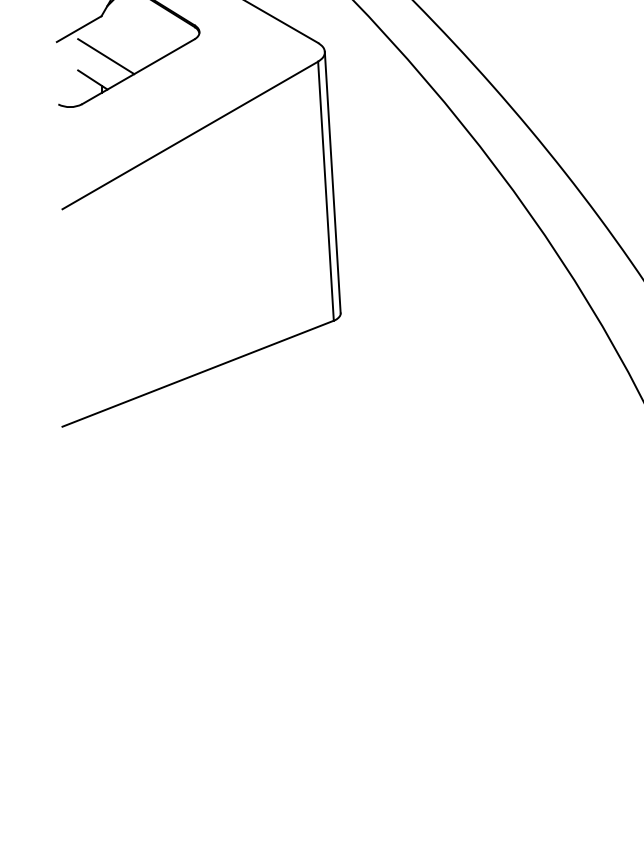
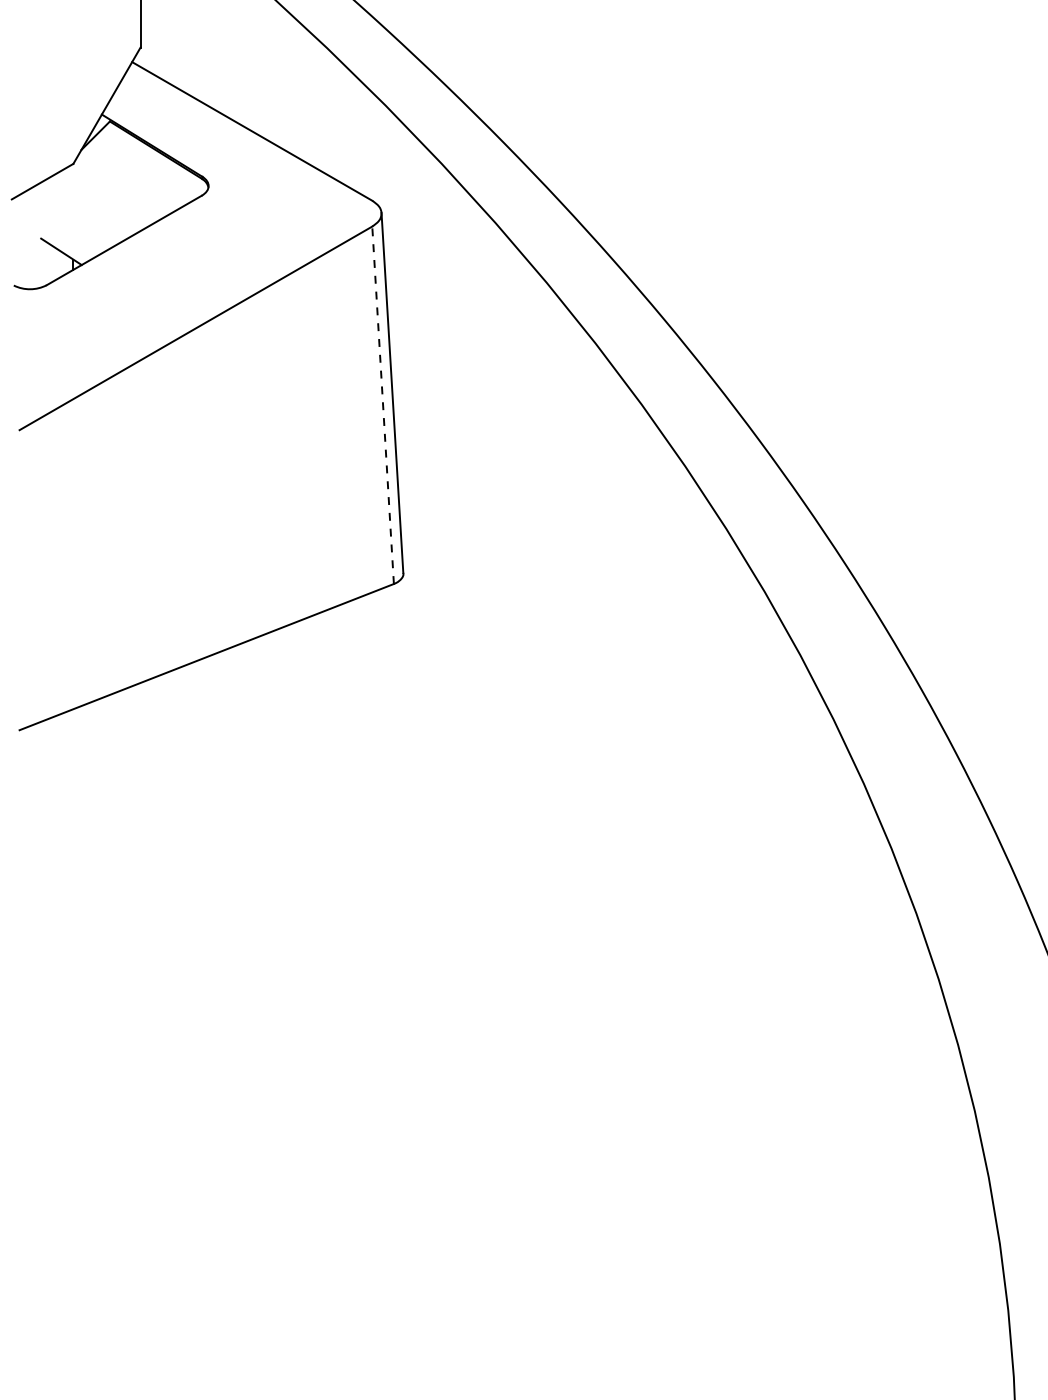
line: (105, 56) -> (79, 219), removed
line: (326, 190) -> (383, 404), solid -> dashed

